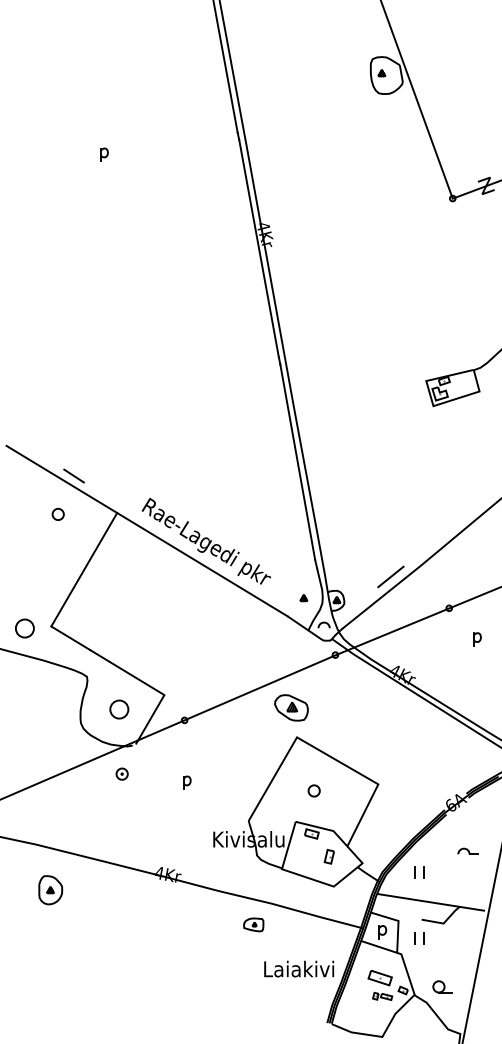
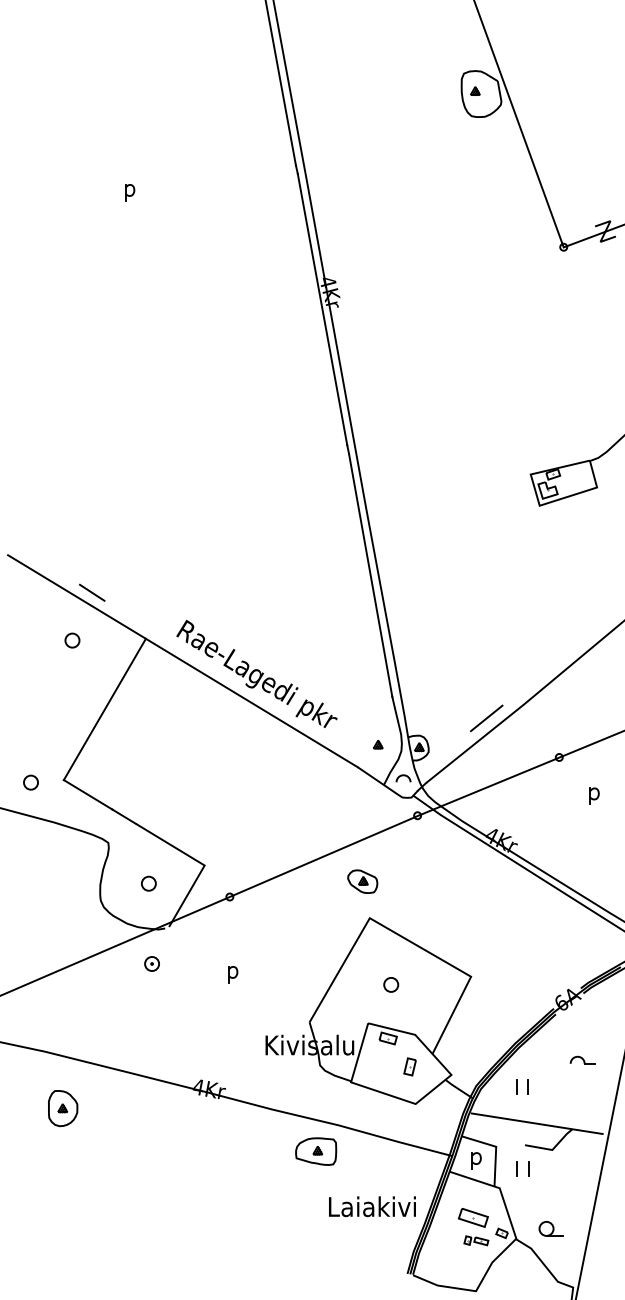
part: (24, 628) -> (30, 782), size x0.62
part: (290, 708) -> (361, 882), size x0.71
part: (119, 709) -> (148, 883), size x0.62
part: (253, 924) -> (315, 1151), size x1.67

